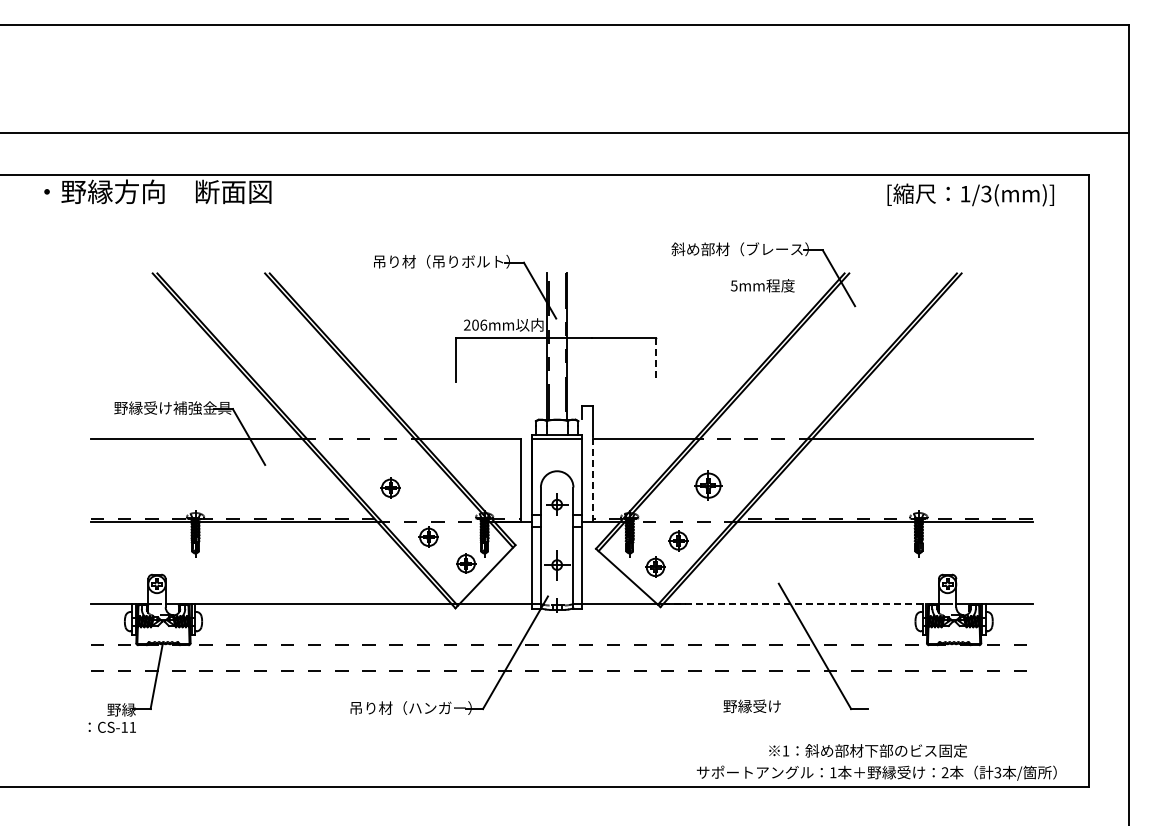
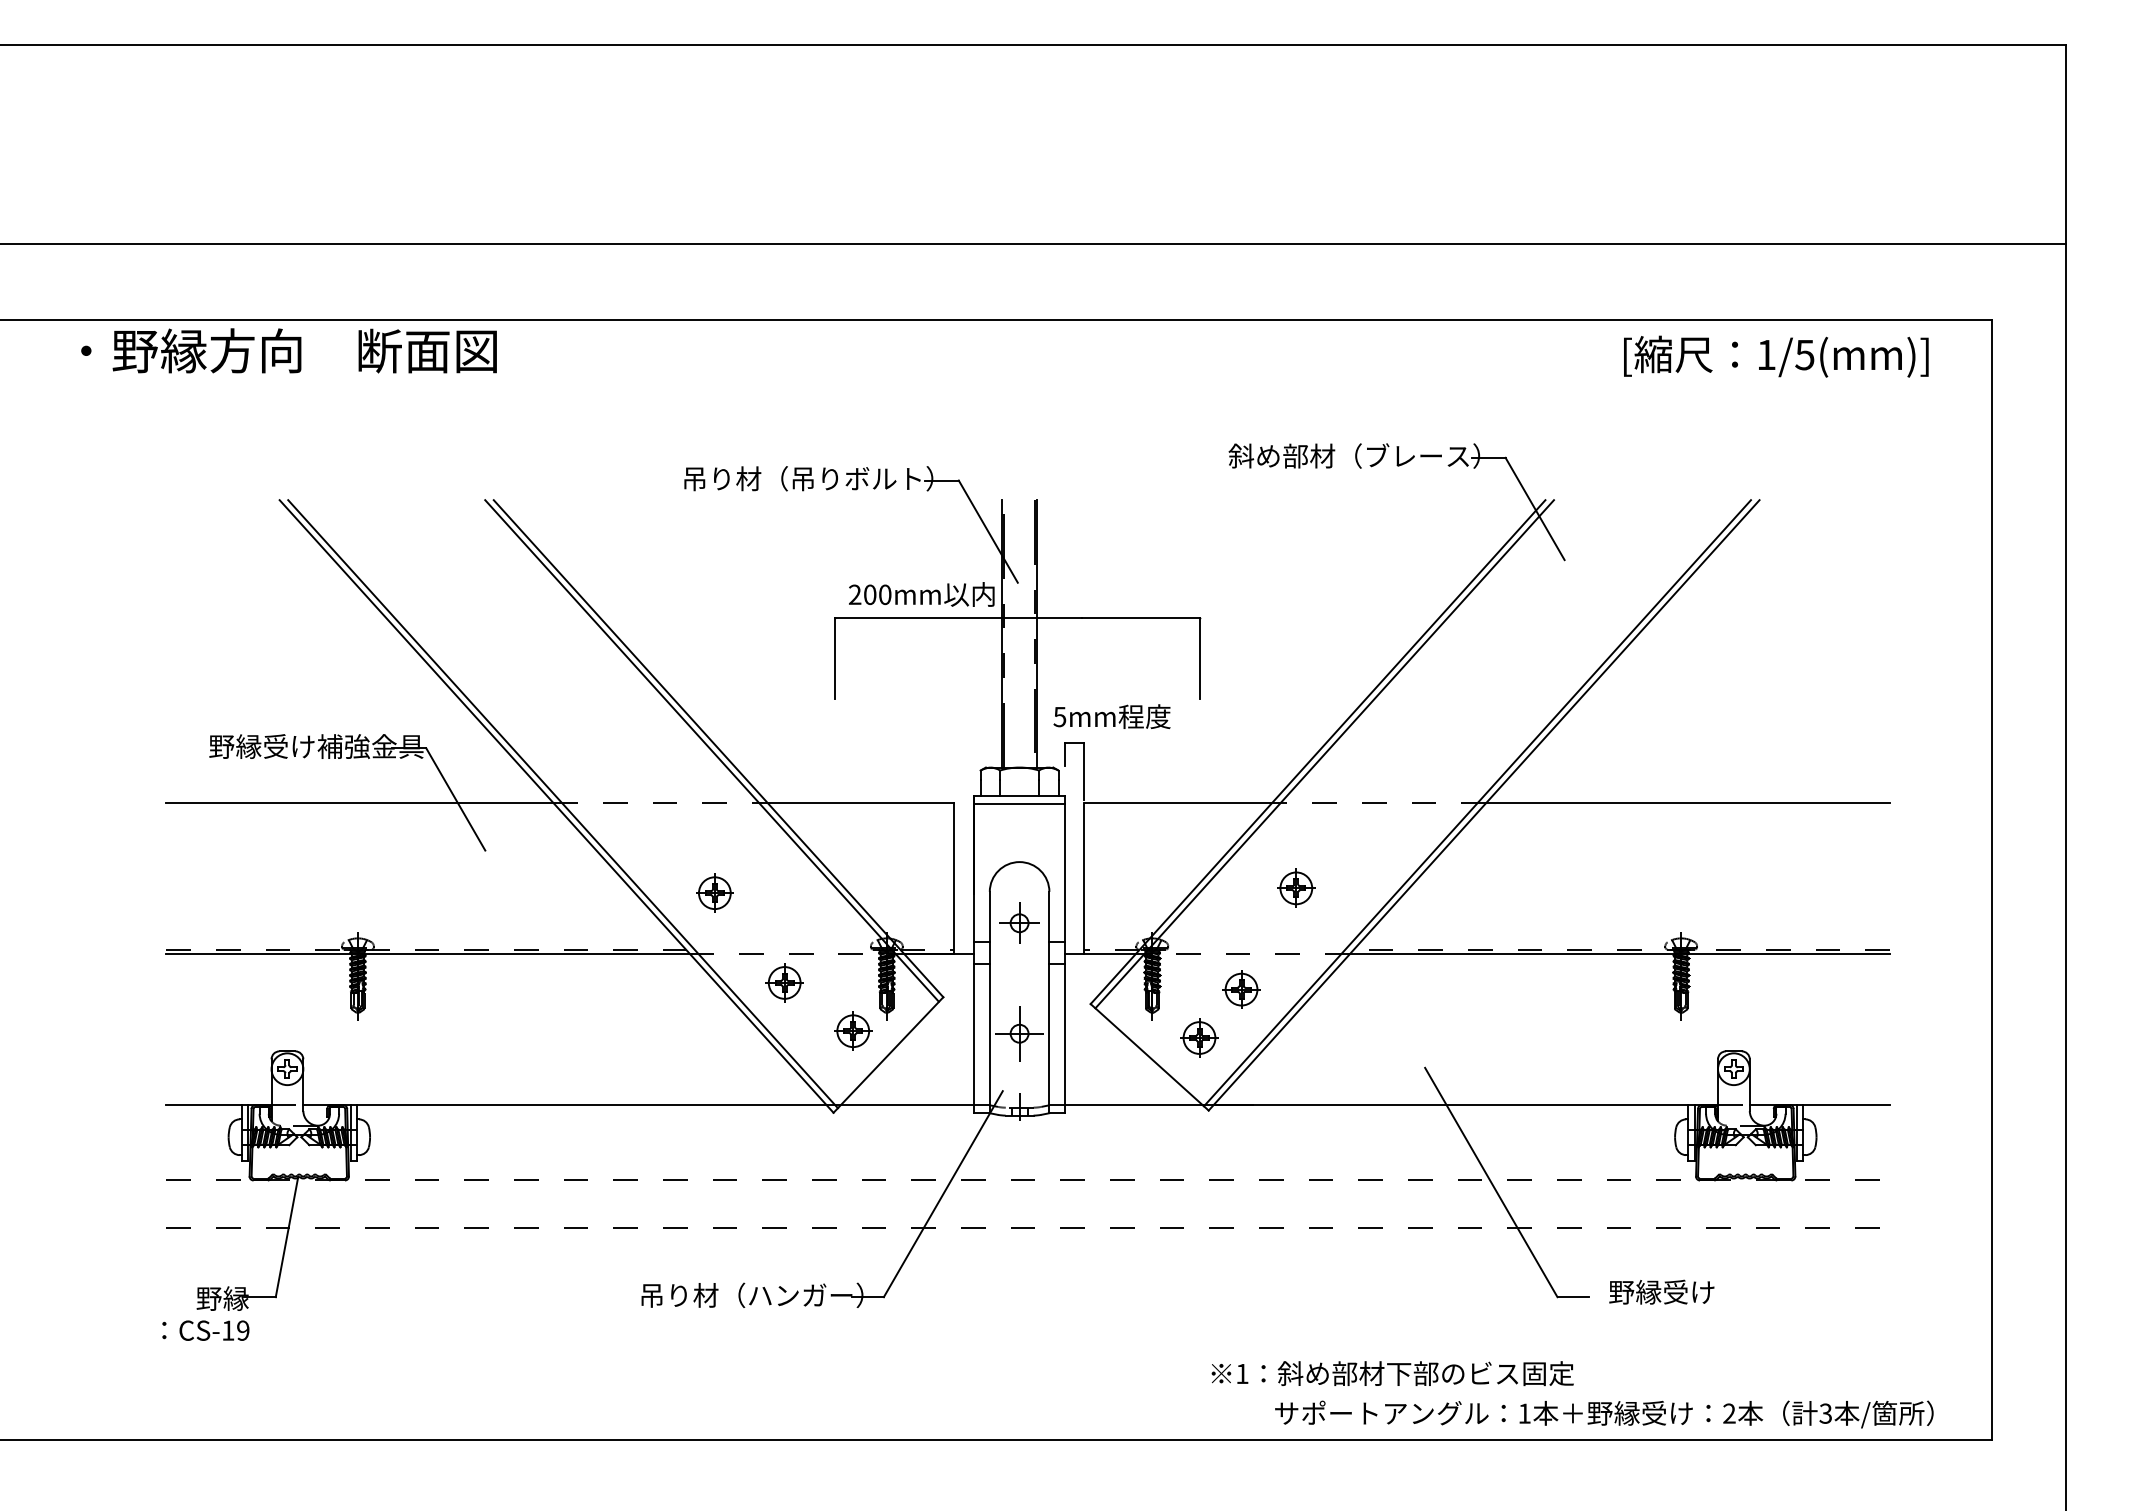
text: (986, 193) -> (1805, 353), 1/3(mm)] -> 1/5(mm)]
text: (762, 285) -> (1111, 716), moved
text: (483, 324) -> (884, 593), 206mm -> 200mm
line: (655, 360) -> (1199, 659), dashed -> solid
line: (592, 479) -> (1084, 877), dashed -> solid
part: (708, 485) -> (1296, 888), size x0.71
line: (801, 604) -> (1466, 1105), dashed -> solid
text: (751, 706) -> (1660, 1292), moved
text: (132, 726) -> (242, 1329), CS-11 -> CS-19
text: (867, 750) -> (1391, 1372), moved

